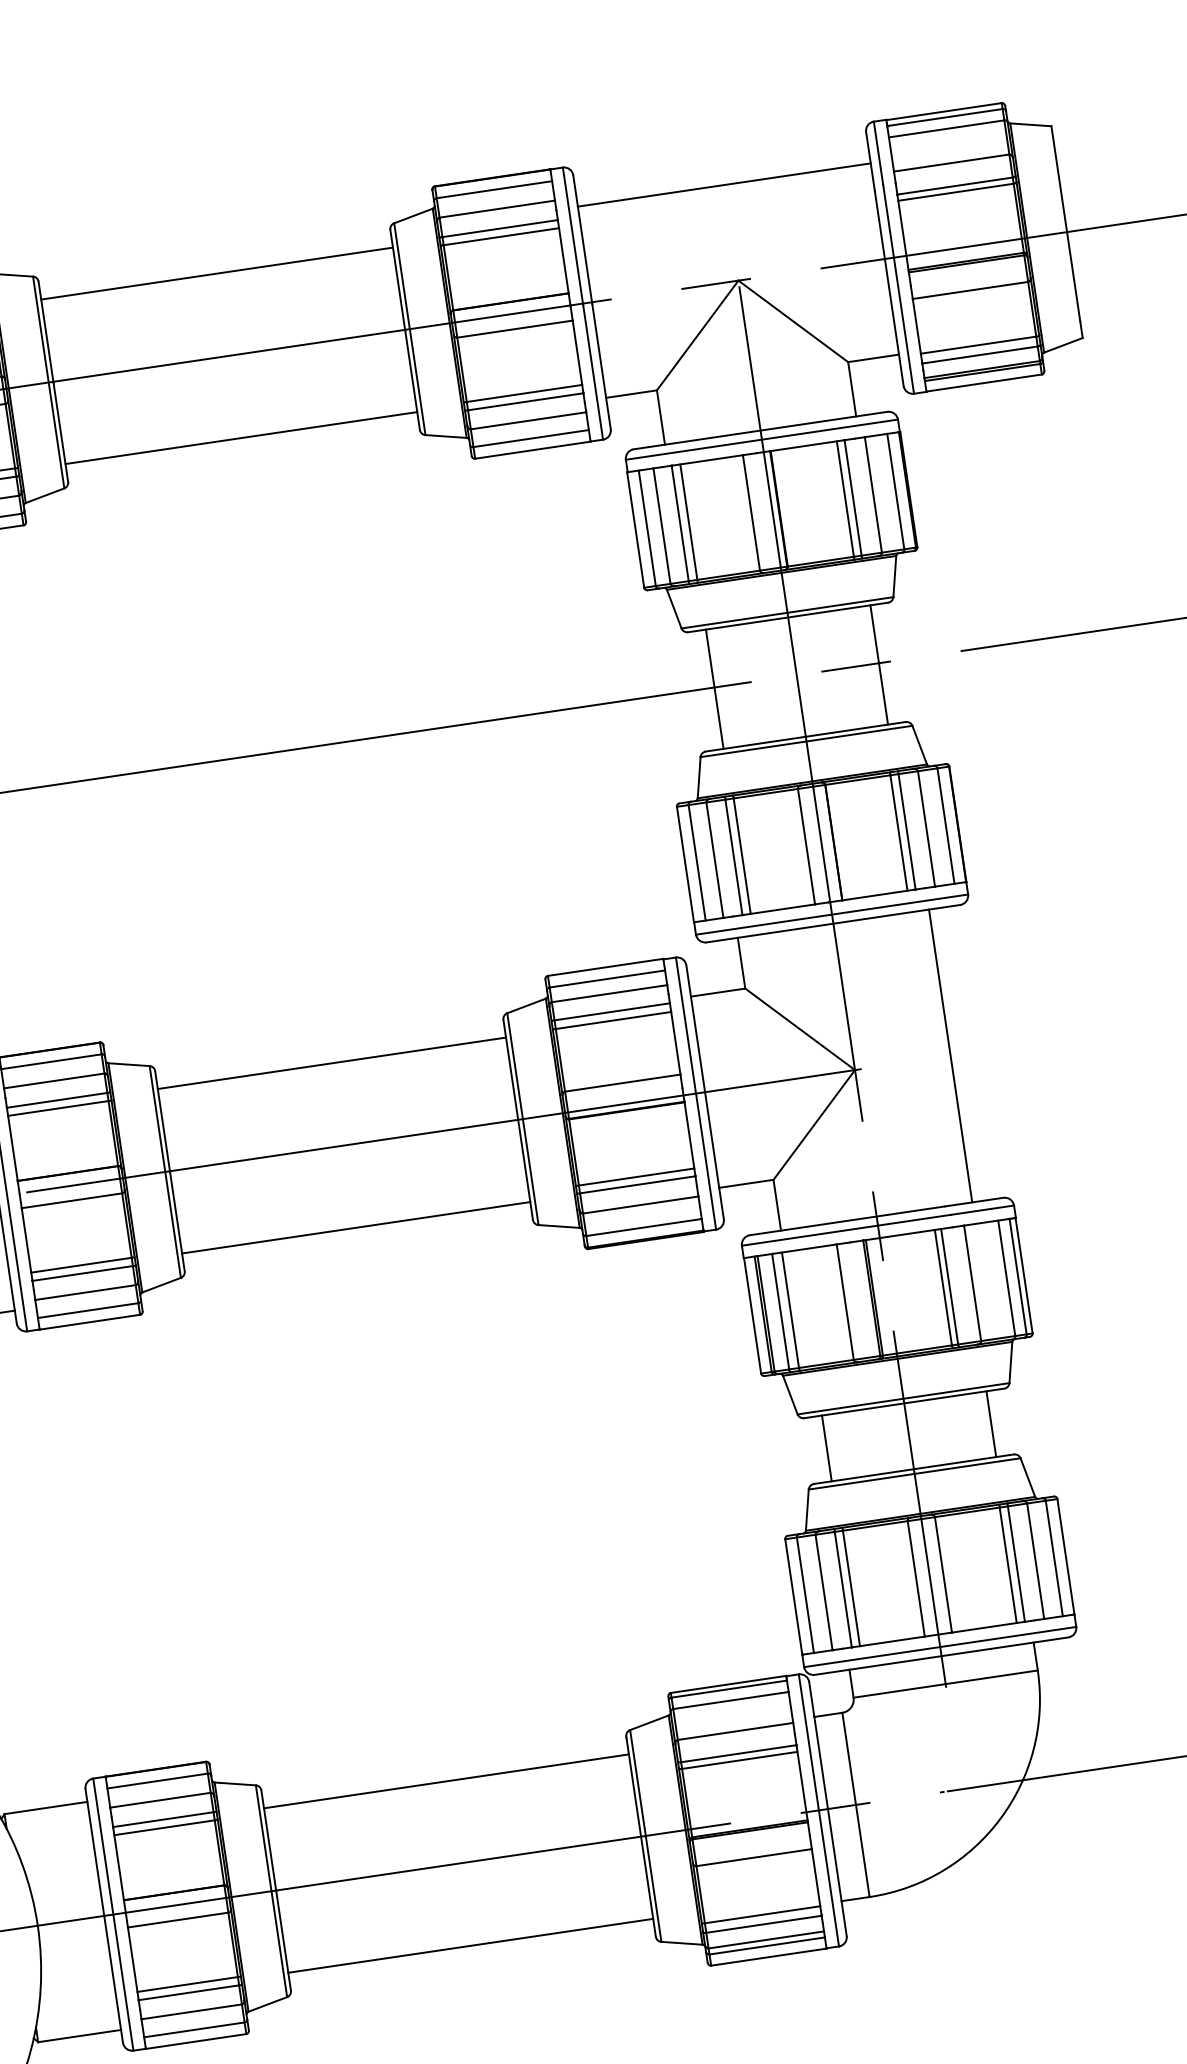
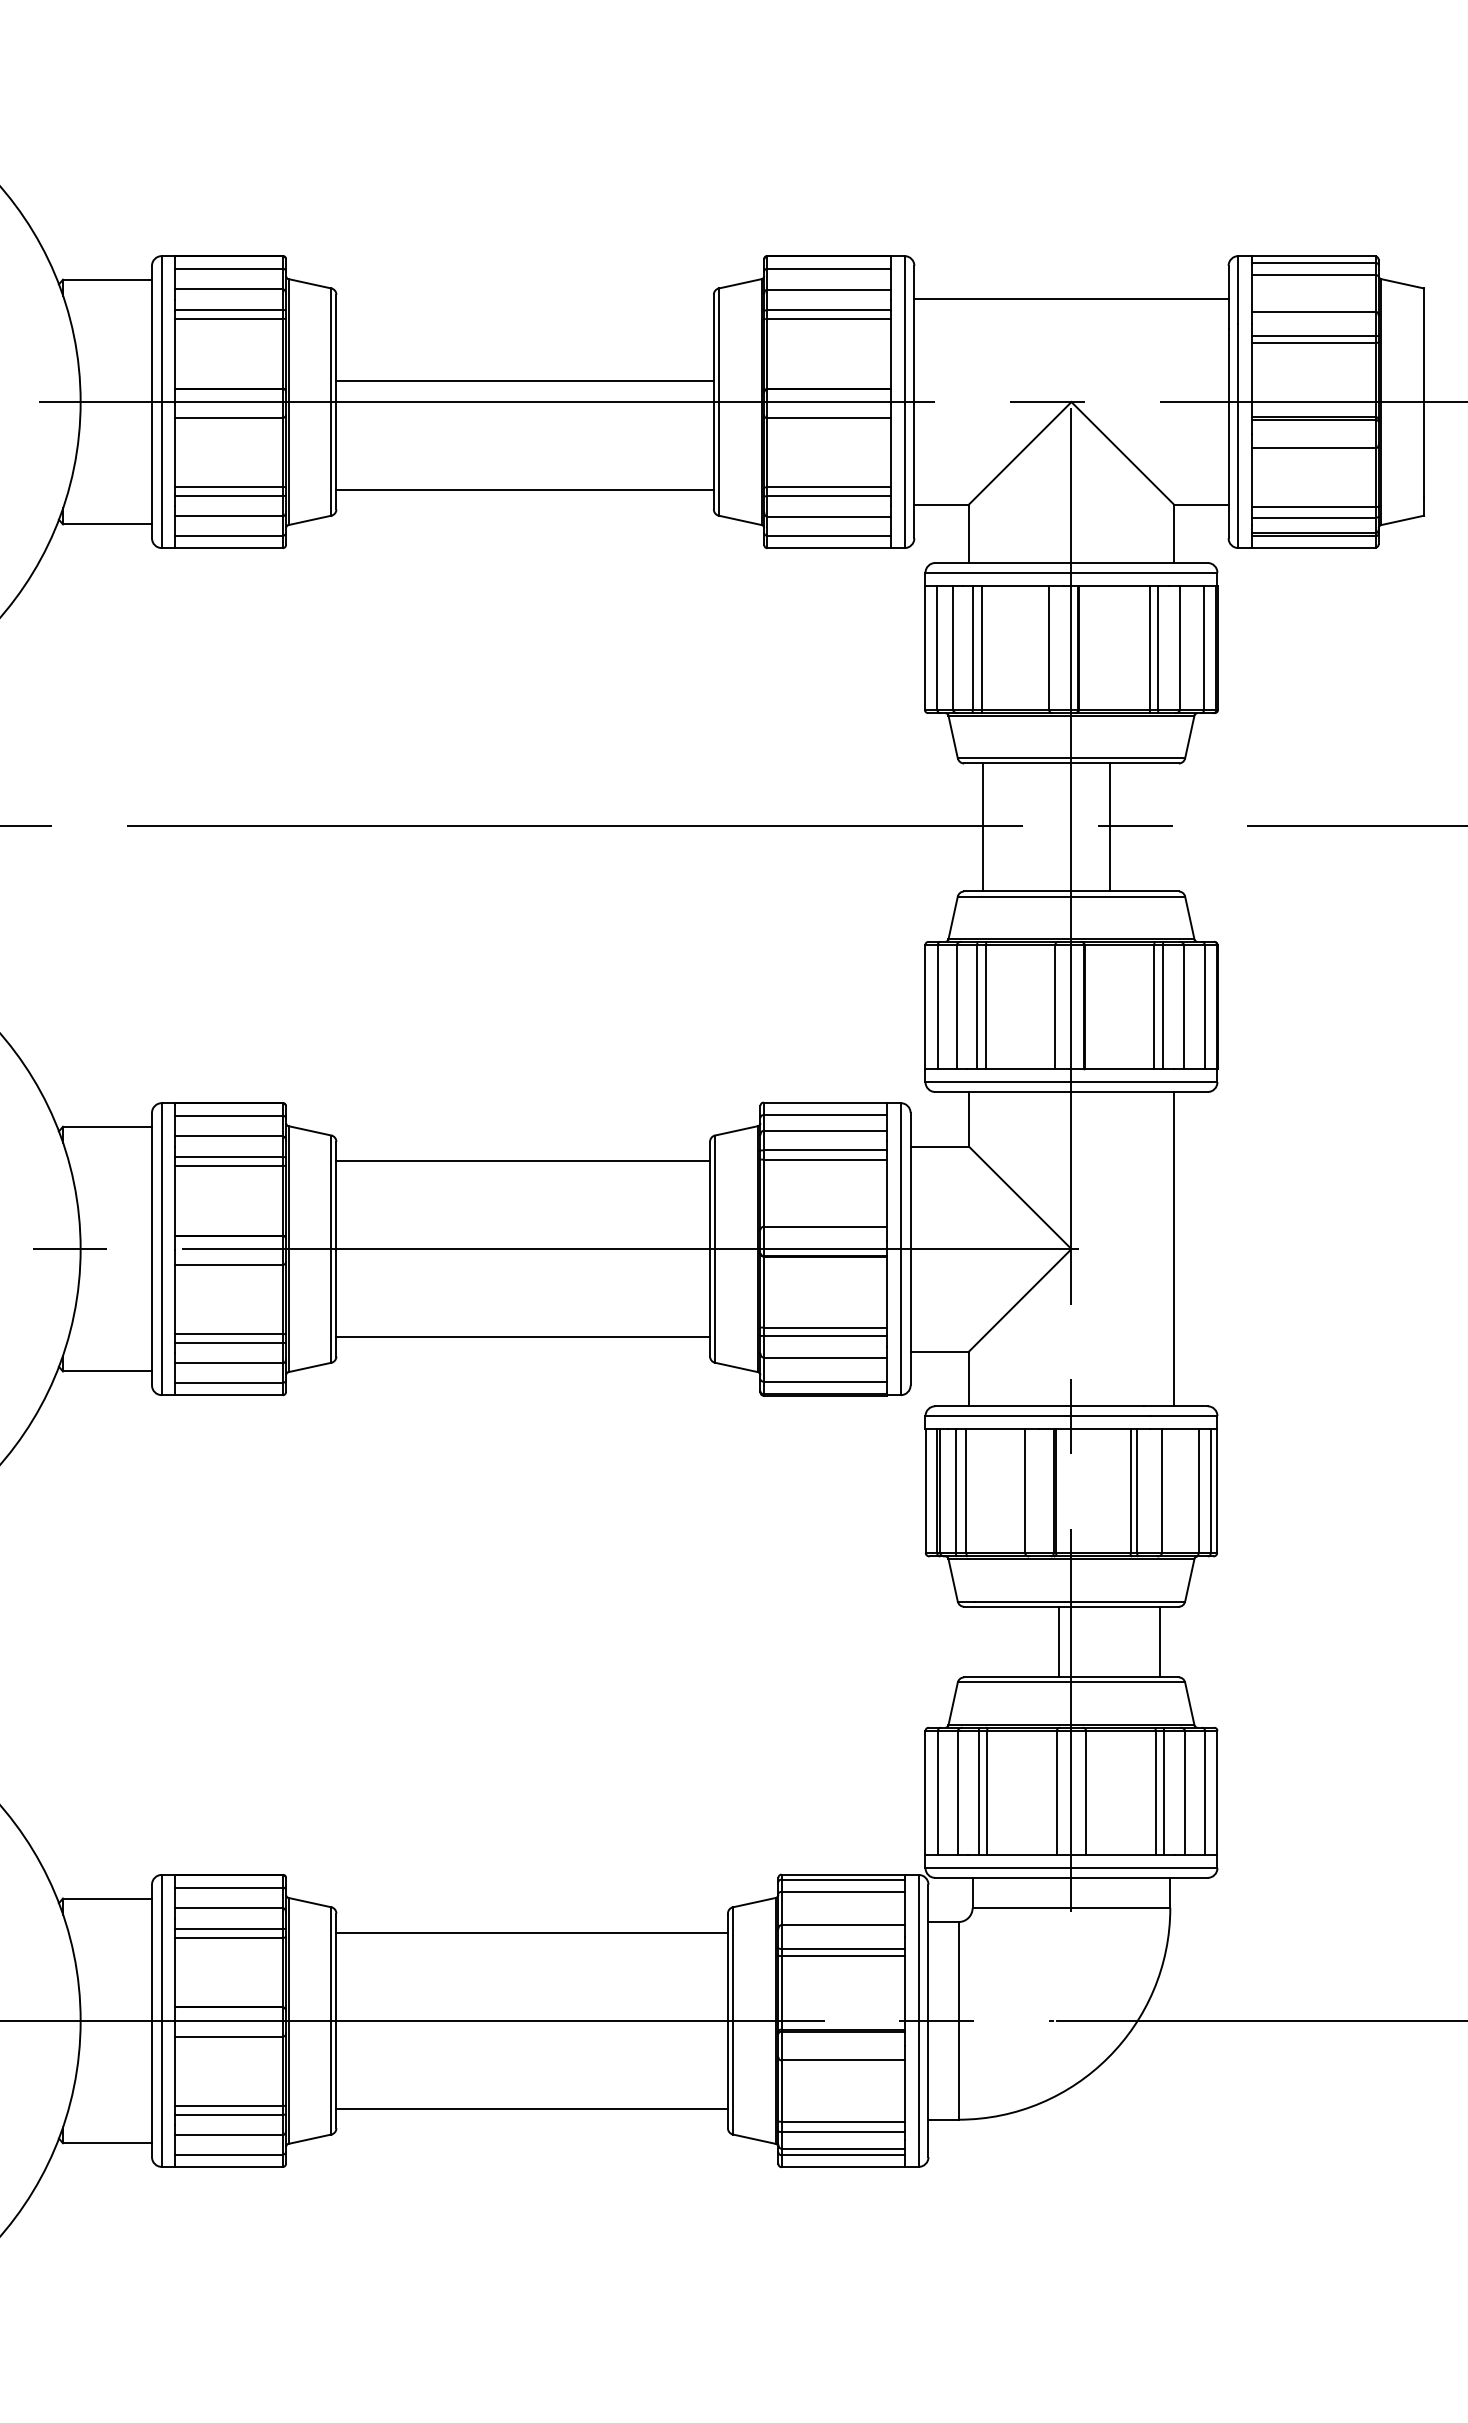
line: (216, 273) -> (524, 380), moved
line: (879, 665) -> (1109, 827), moved
line: (827, 1447) -> (1059, 1641), moved

